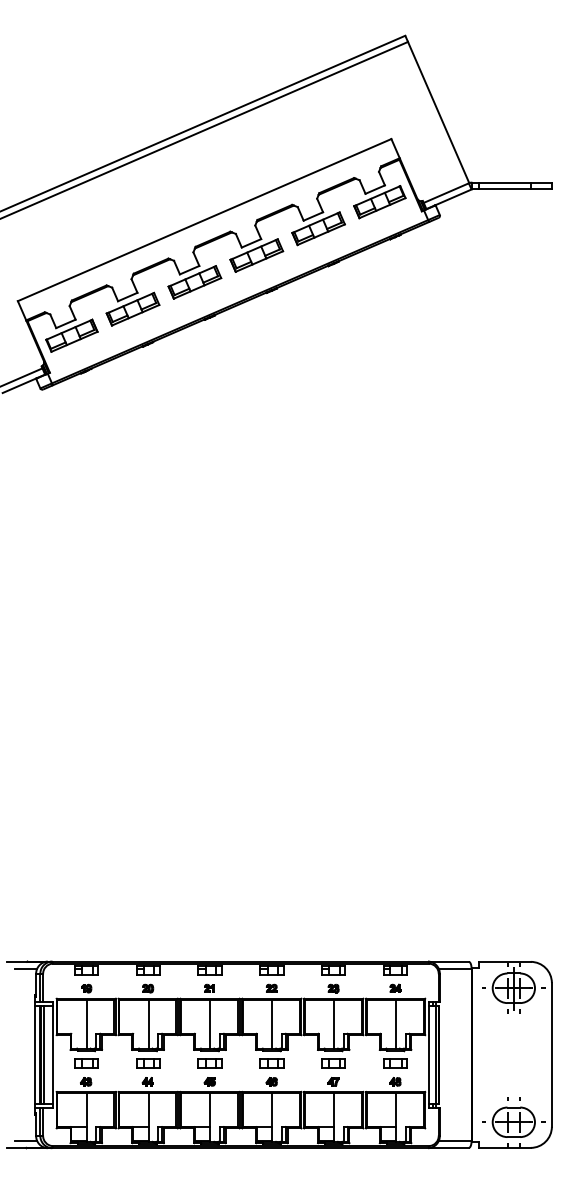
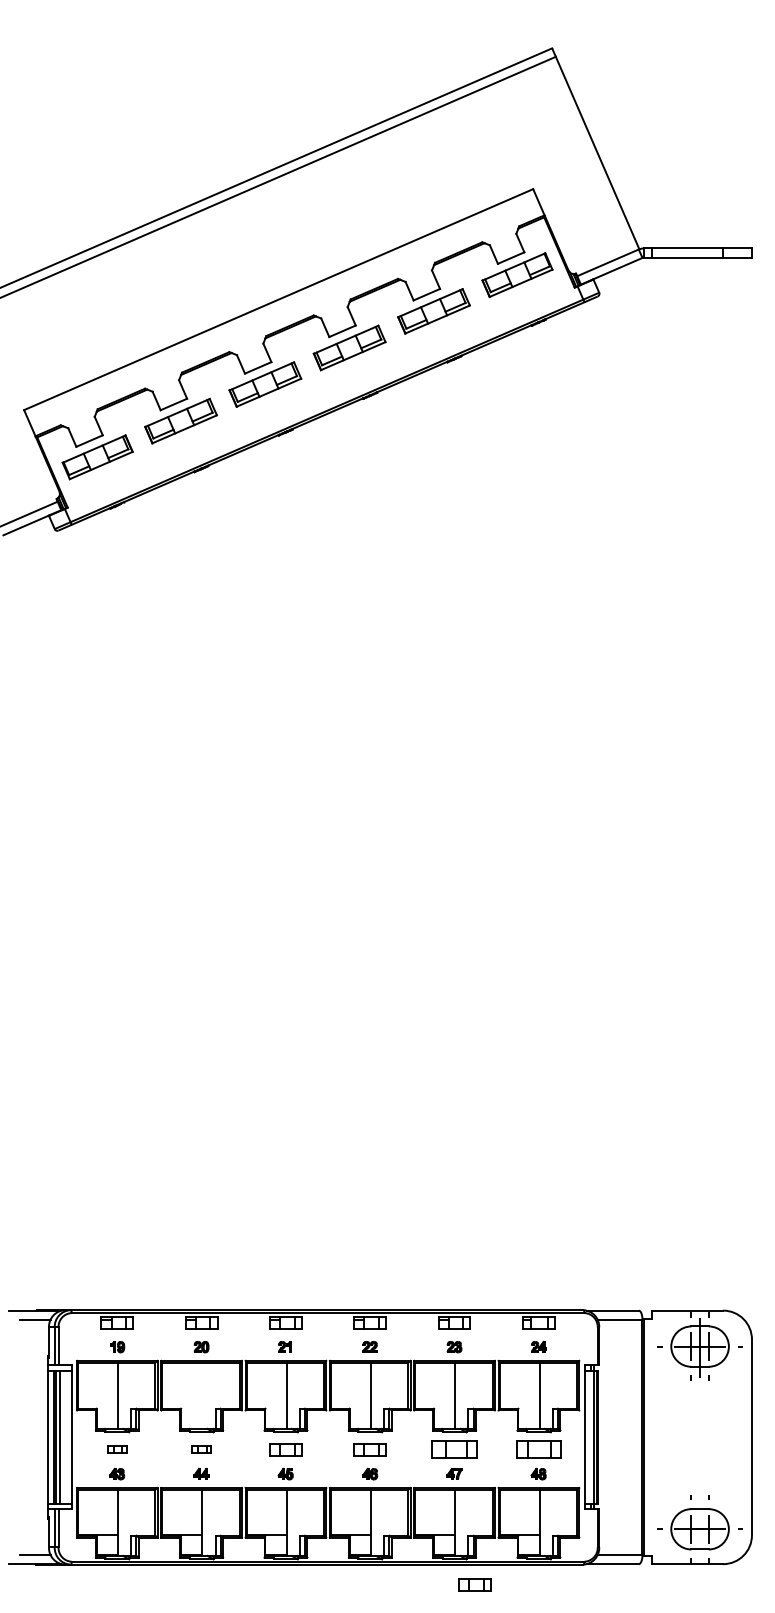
line: (148, 1024) -> (202, 1395), removed
part: (85, 1063) -> (116, 1449), size x0.6
part: (148, 1063) -> (201, 1449), size x0.6
part: (333, 1063) -> (454, 1449), size x1.4
part: (395, 1063) -> (538, 1449), size x1.4
part: (348, 1162) -> (474, 1584), added

